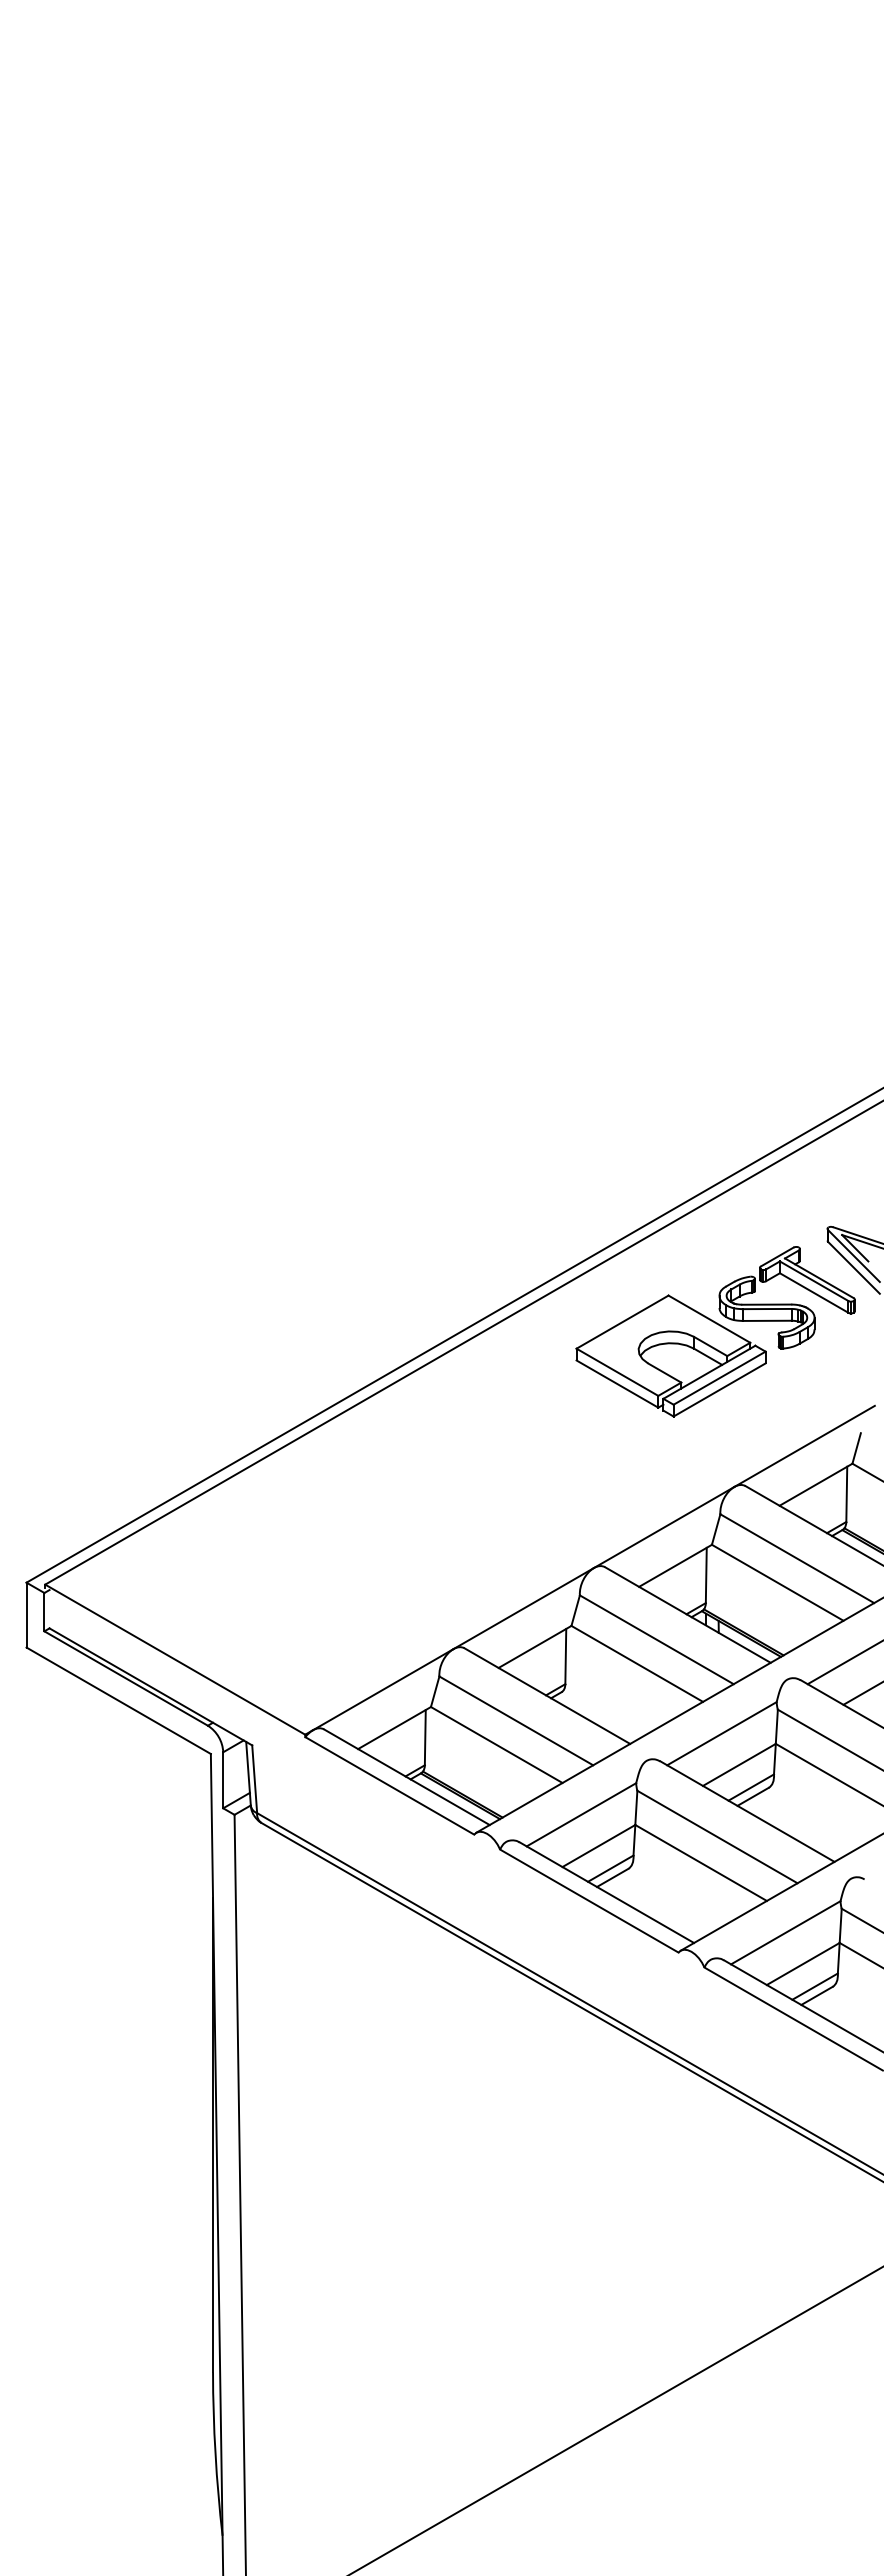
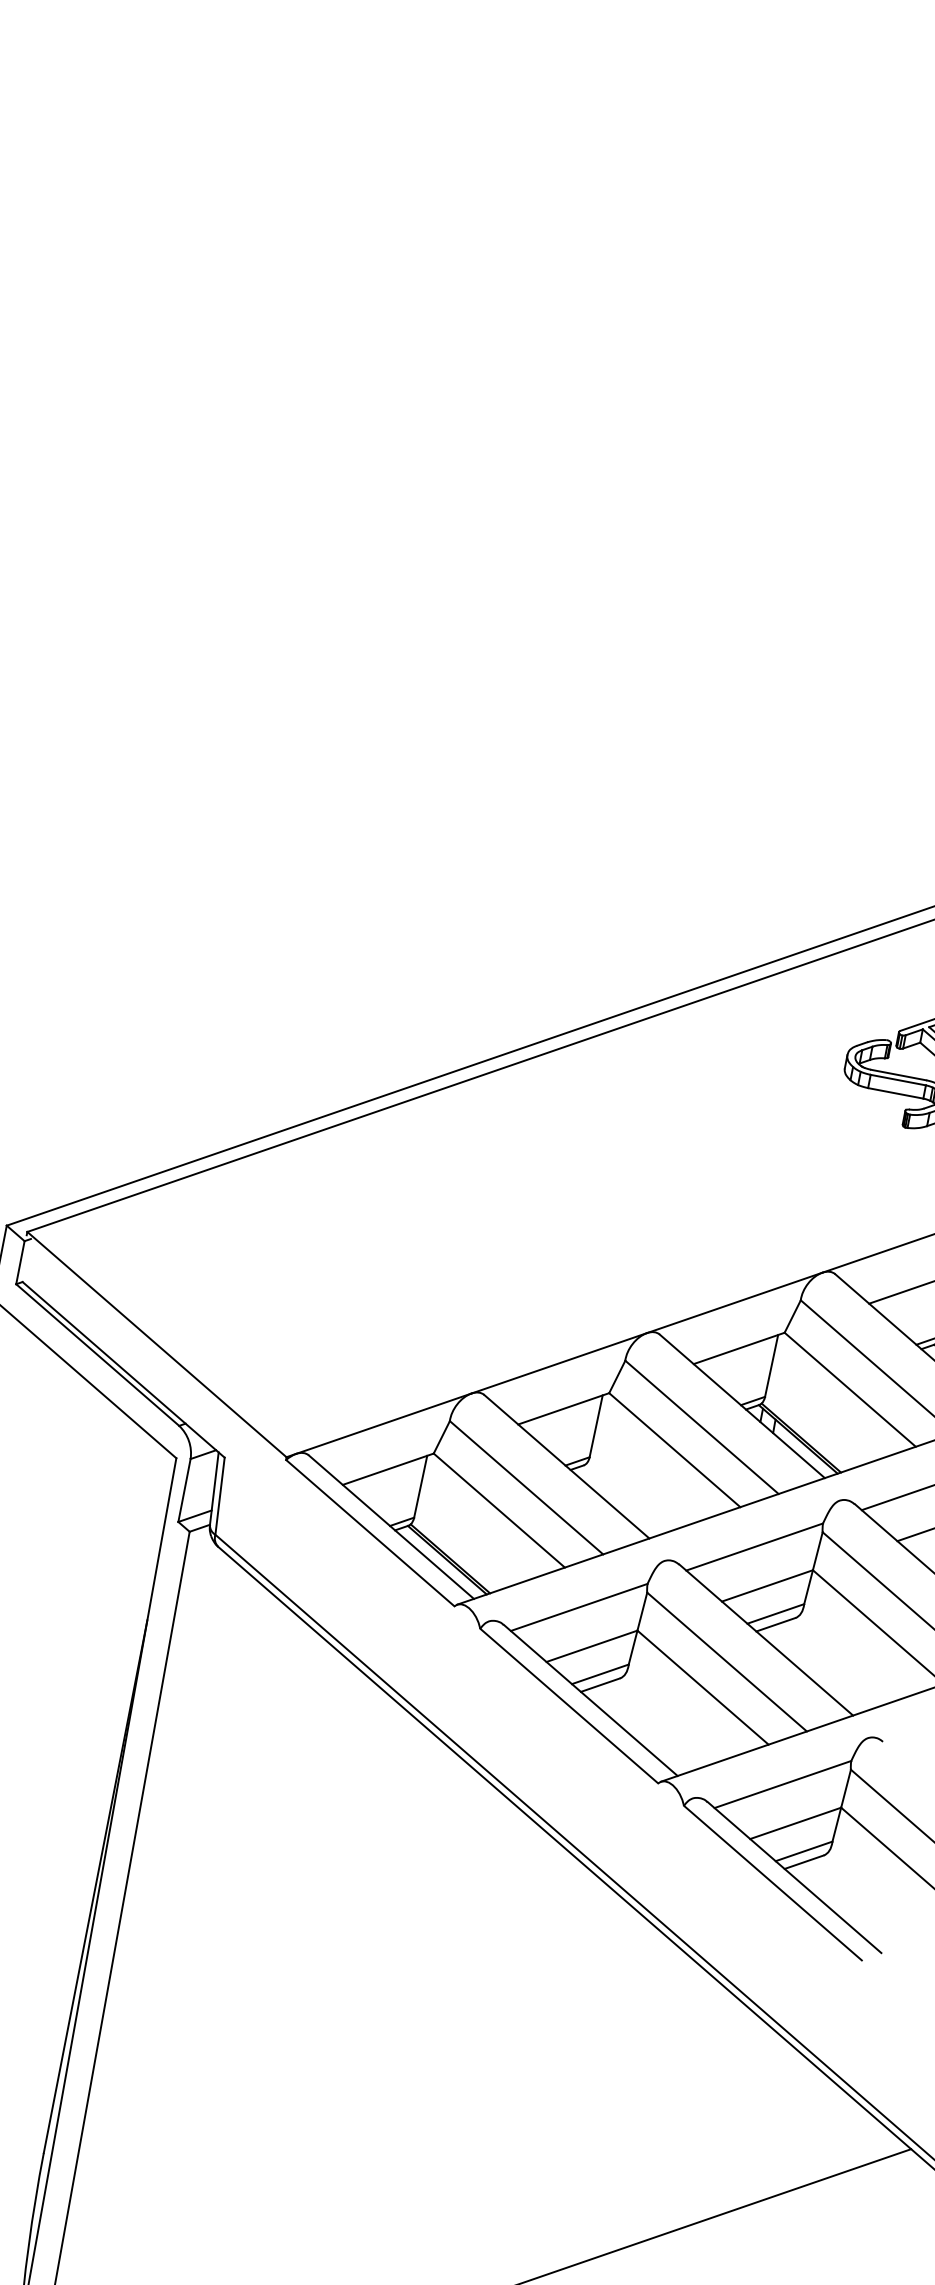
part: (670, 1355) -> (779, 1111), removed

